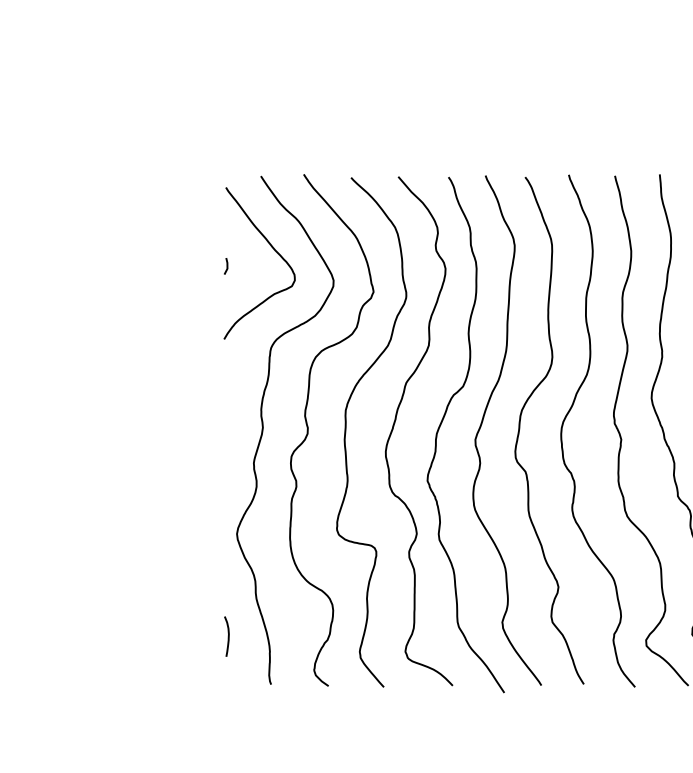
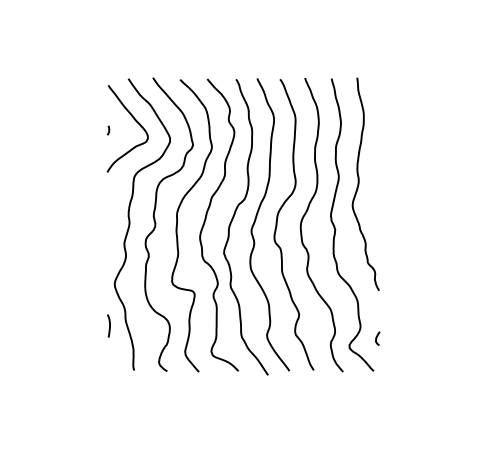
line: (227, 635) -> (109, 325), moved

